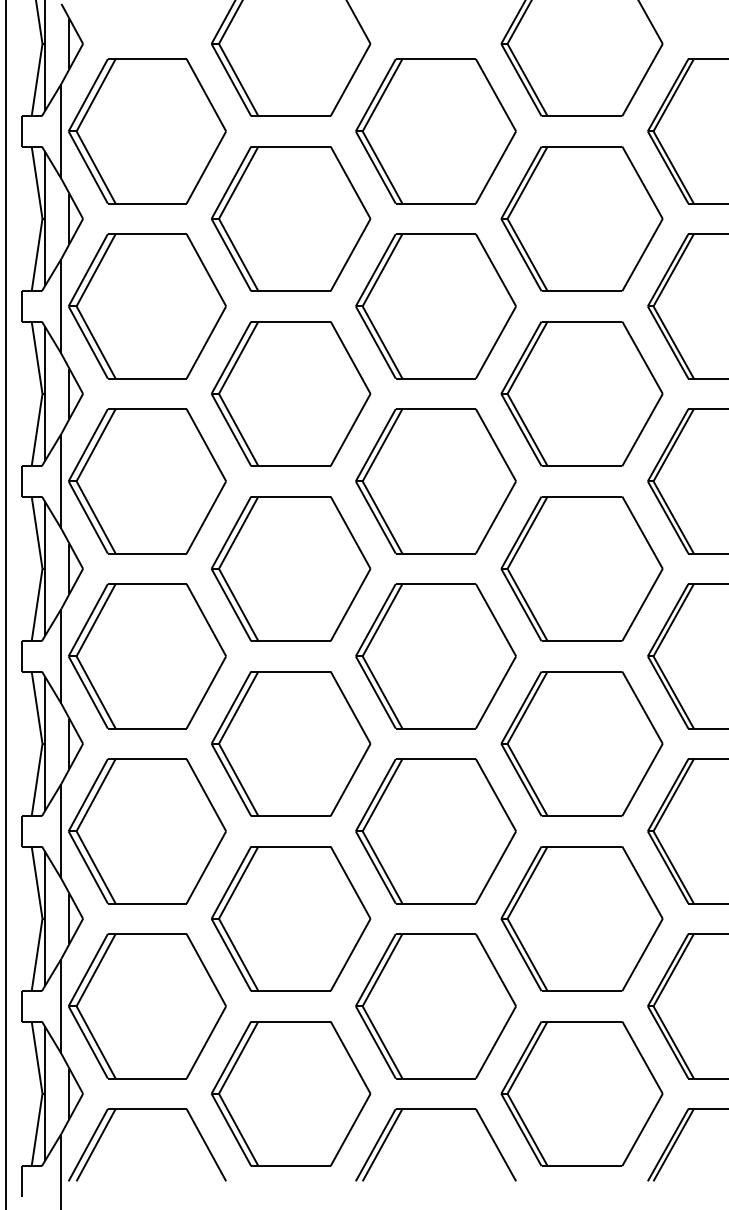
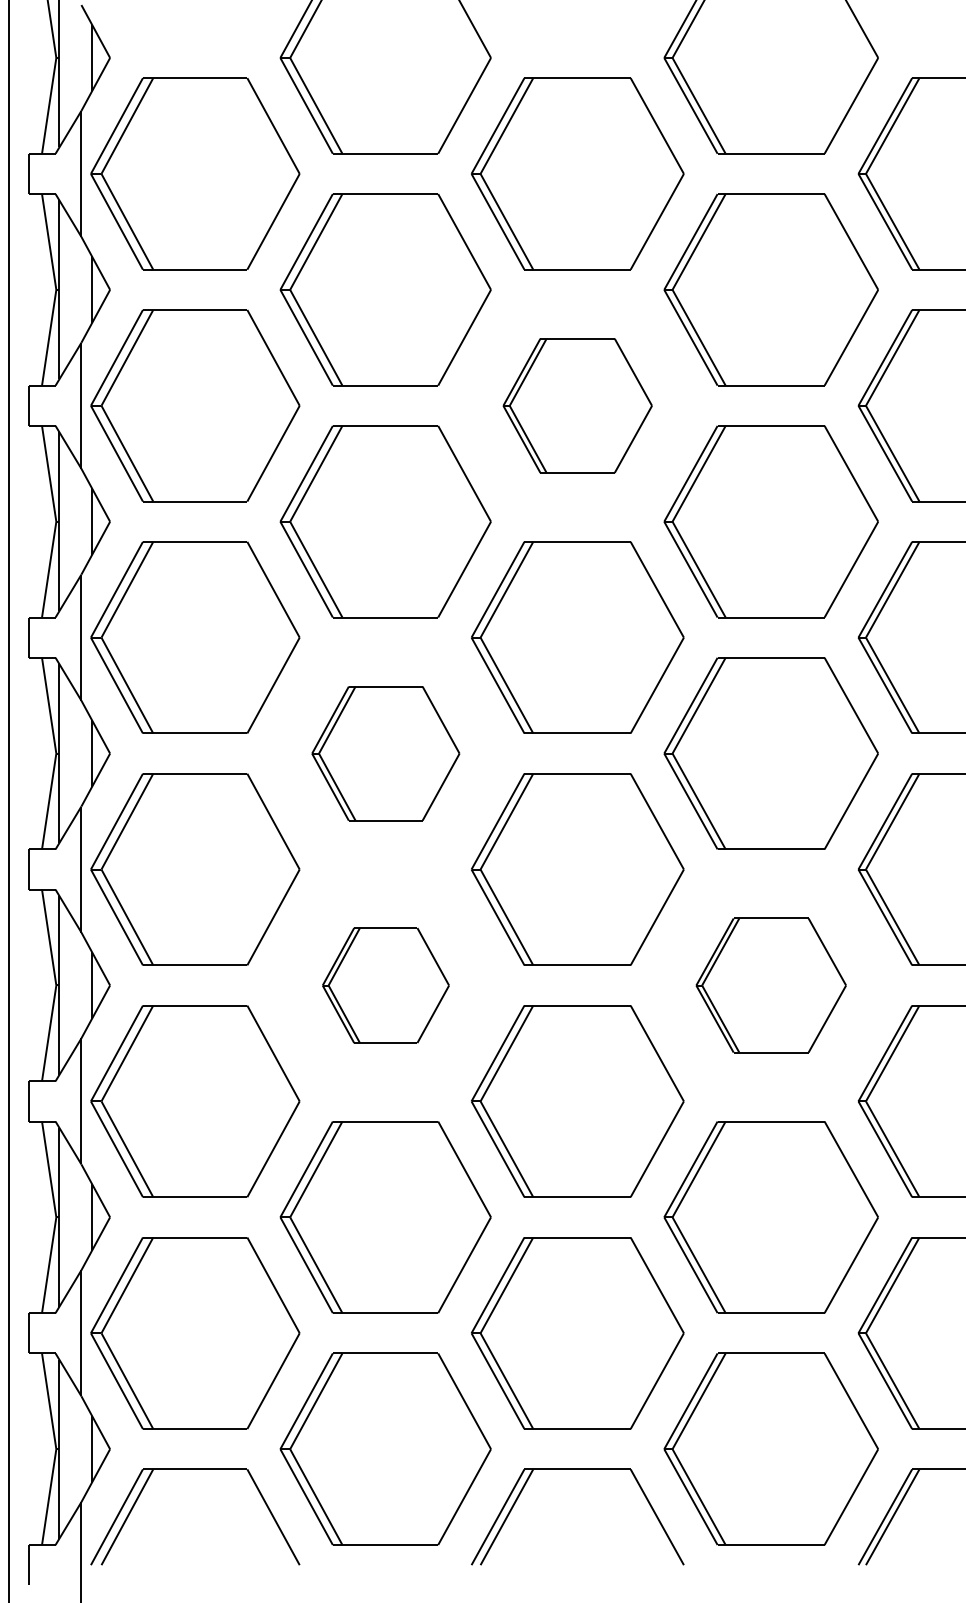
part: (435, 306) -> (577, 405), size x0.7
part: (291, 568) -> (386, 753), size x0.7
part: (291, 743) -> (386, 985), size x0.6
part: (581, 743) -> (770, 985), size x0.7

